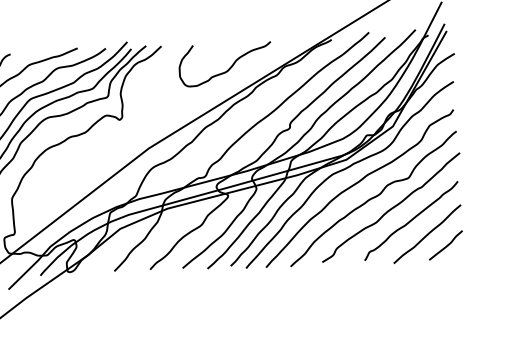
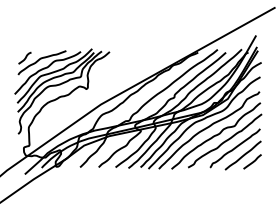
curve: (225, 69) -> (142, 65), removed

